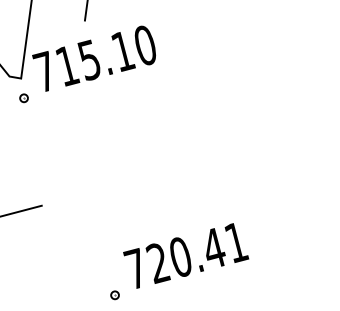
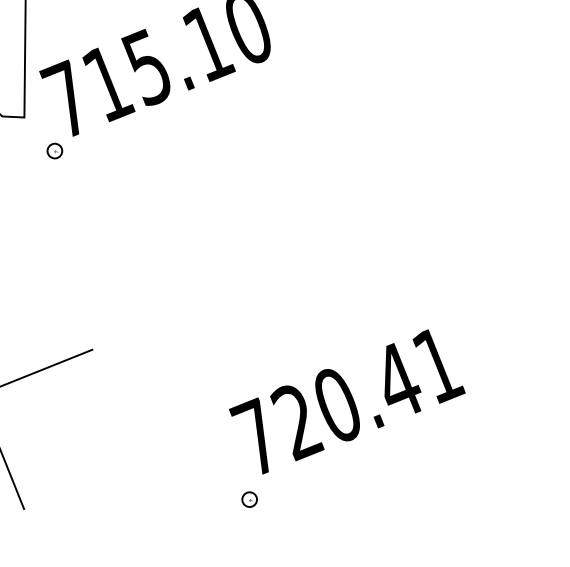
part: (23, 98) -> (53, 151), moved
text: (186, 255) -> (347, 400), moved

